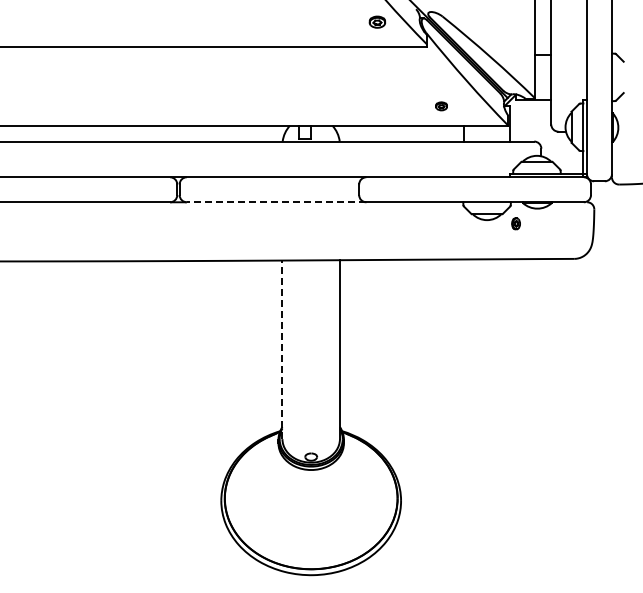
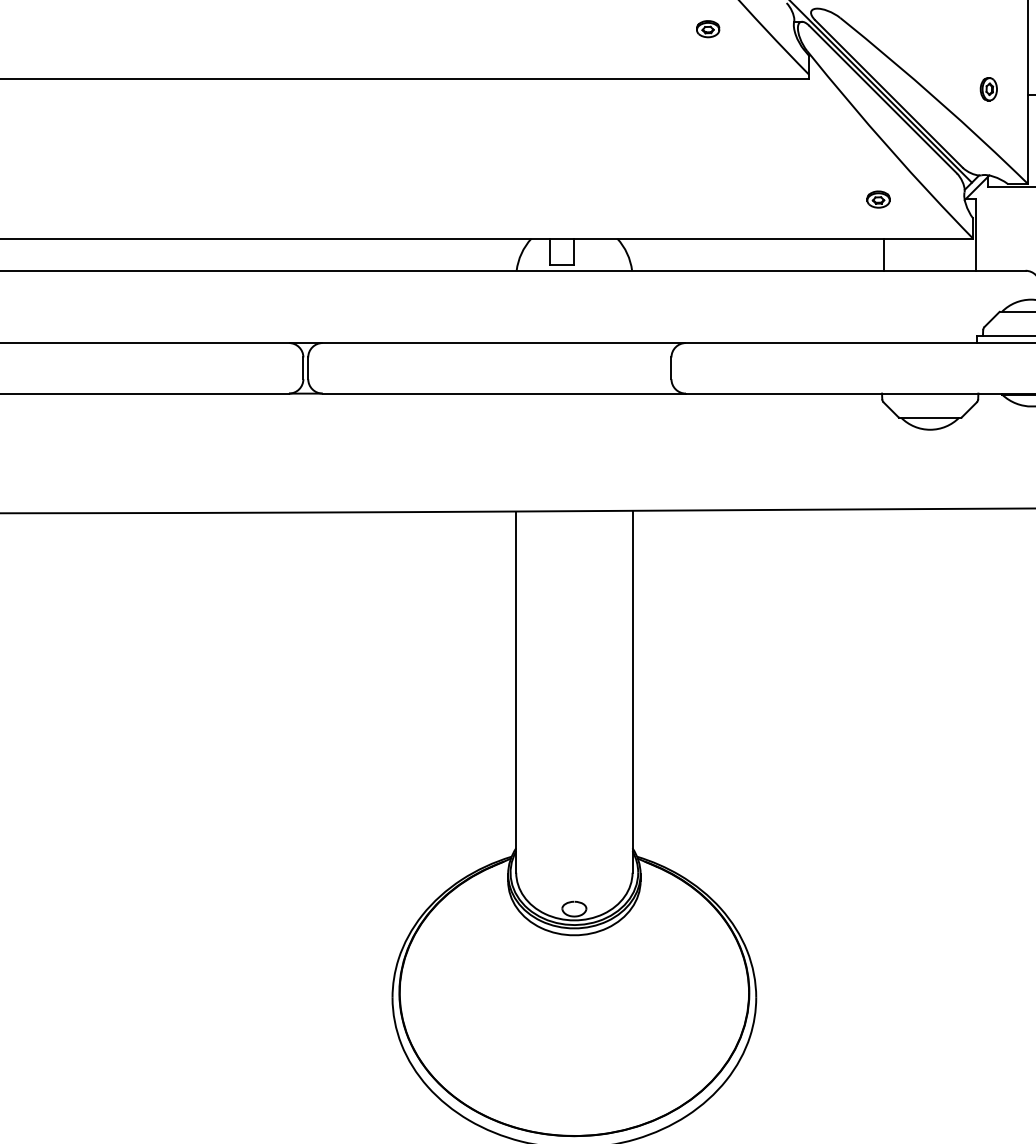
part: (376, 21) -> (706, 27), size x0.71
part: (441, 106) -> (878, 199), moved
line: (276, 202) -> (504, 394), dashed -> solid
part: (515, 223) -> (987, 88), moved
line: (282, 349) -> (516, 691), dashed -> solid

